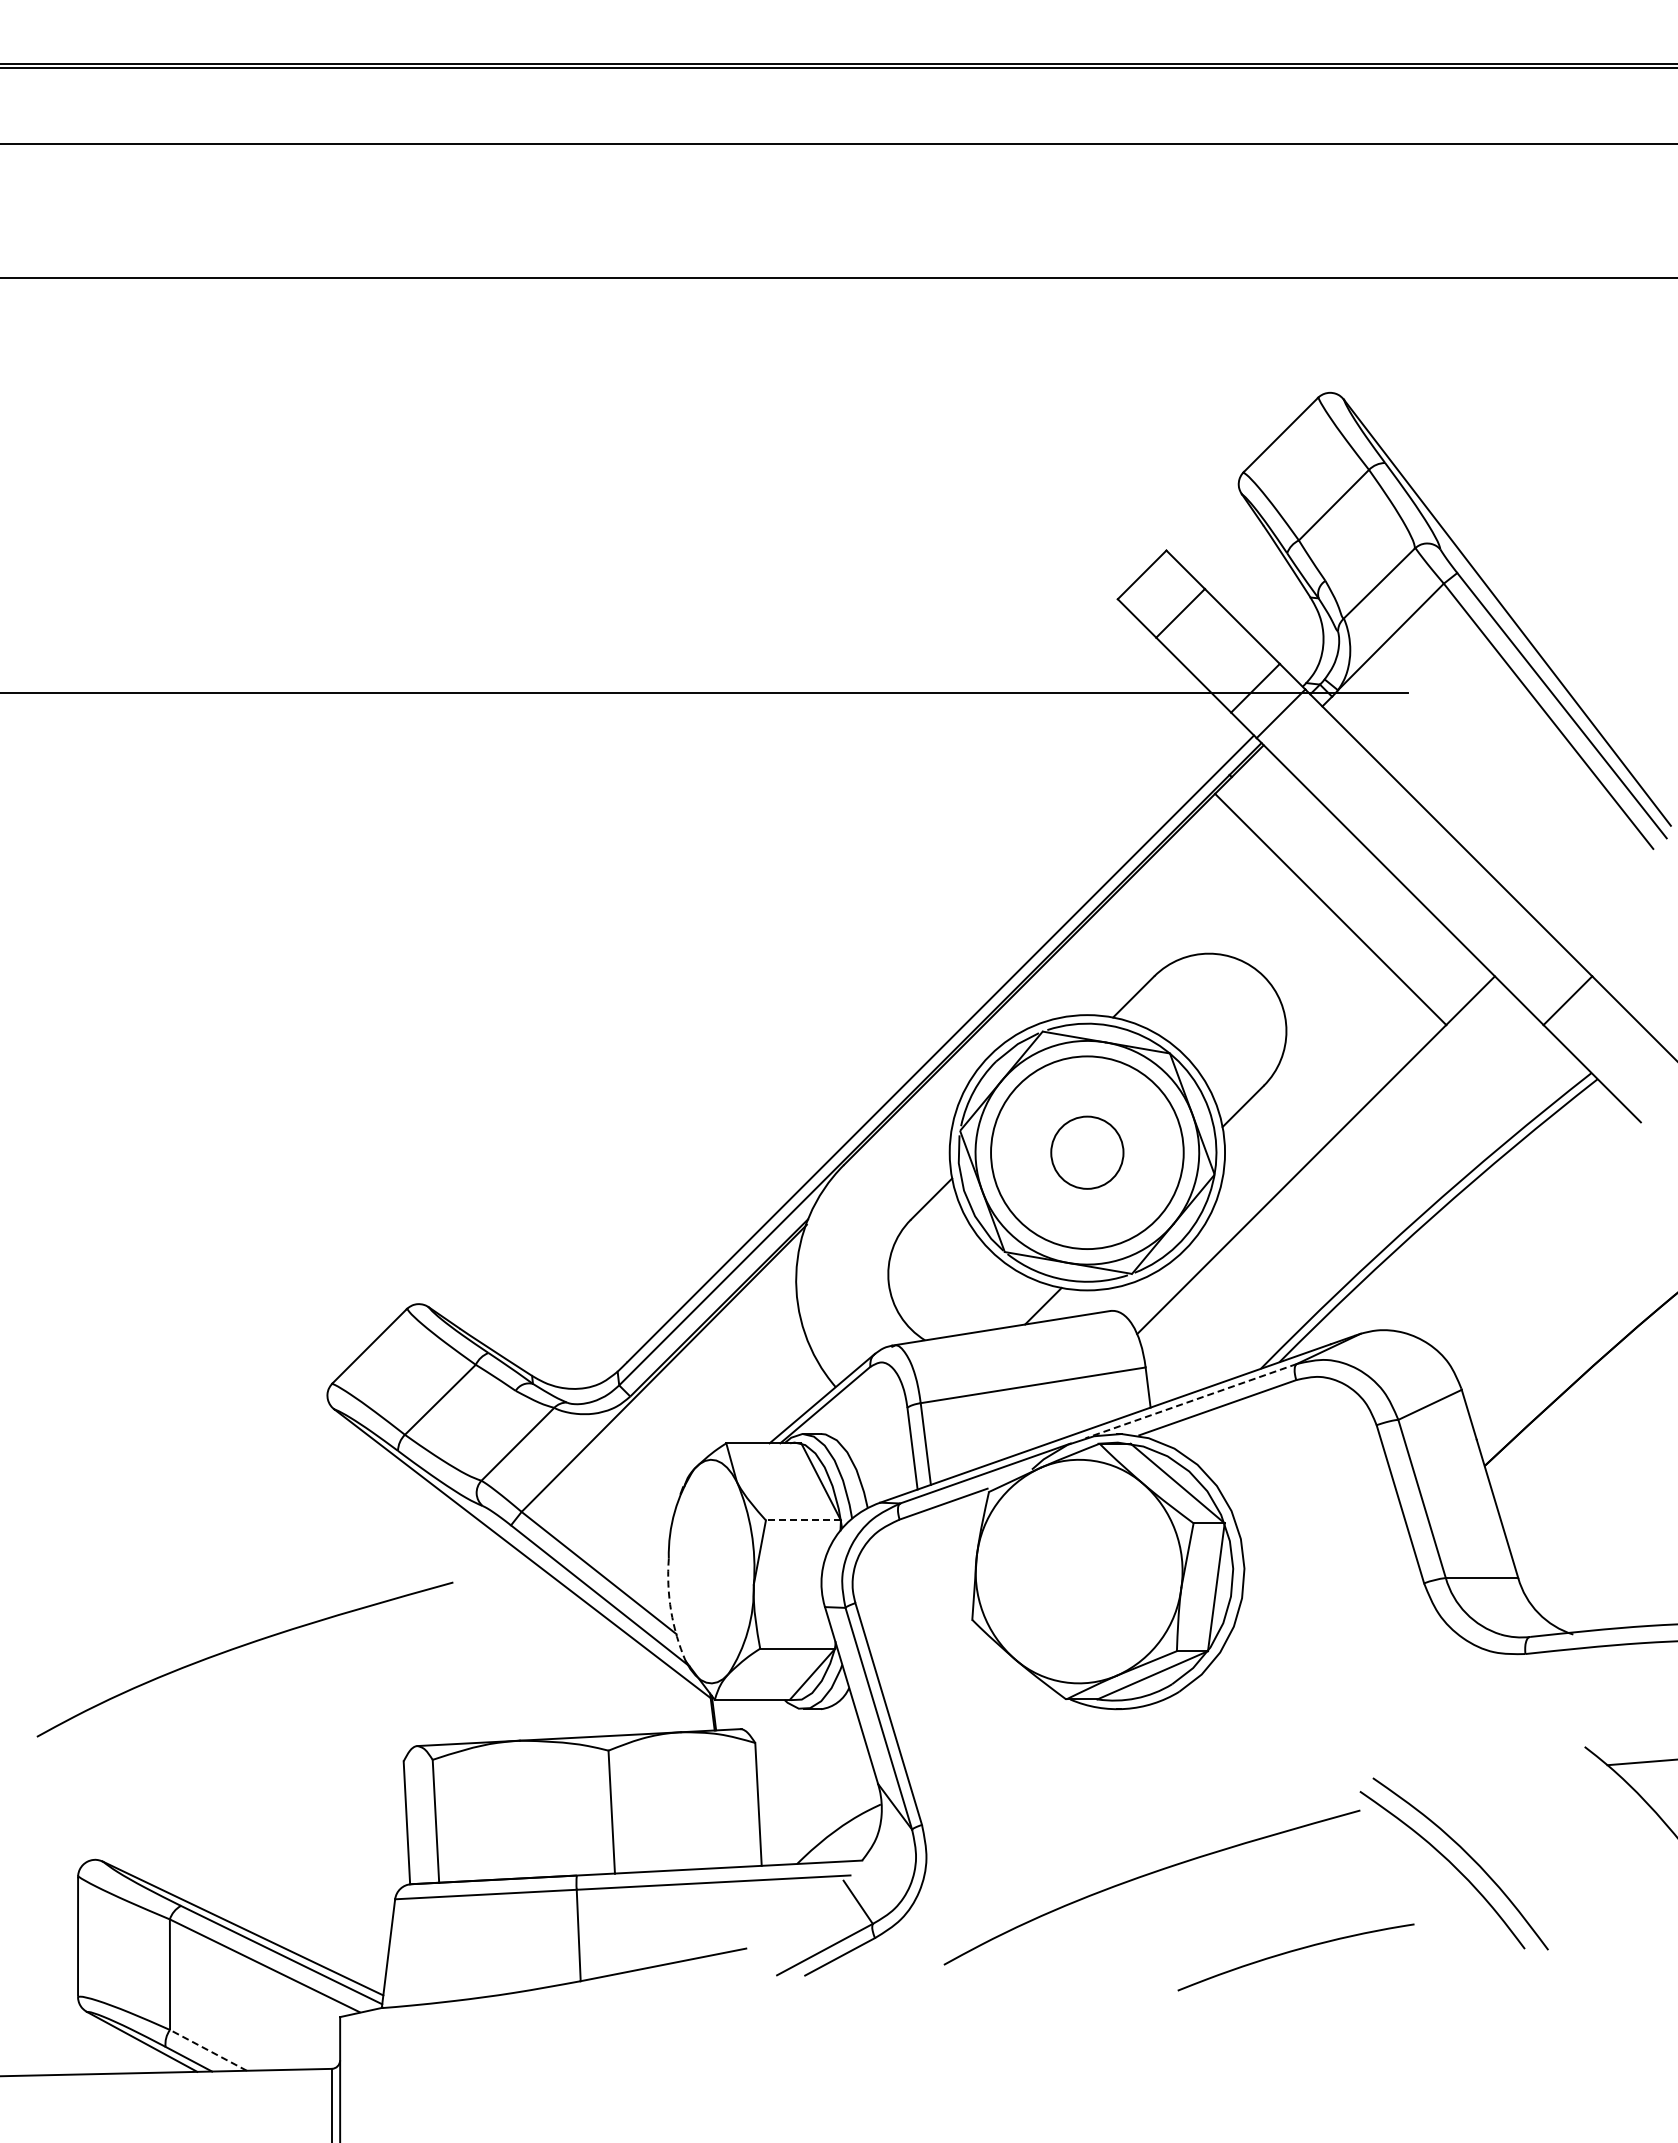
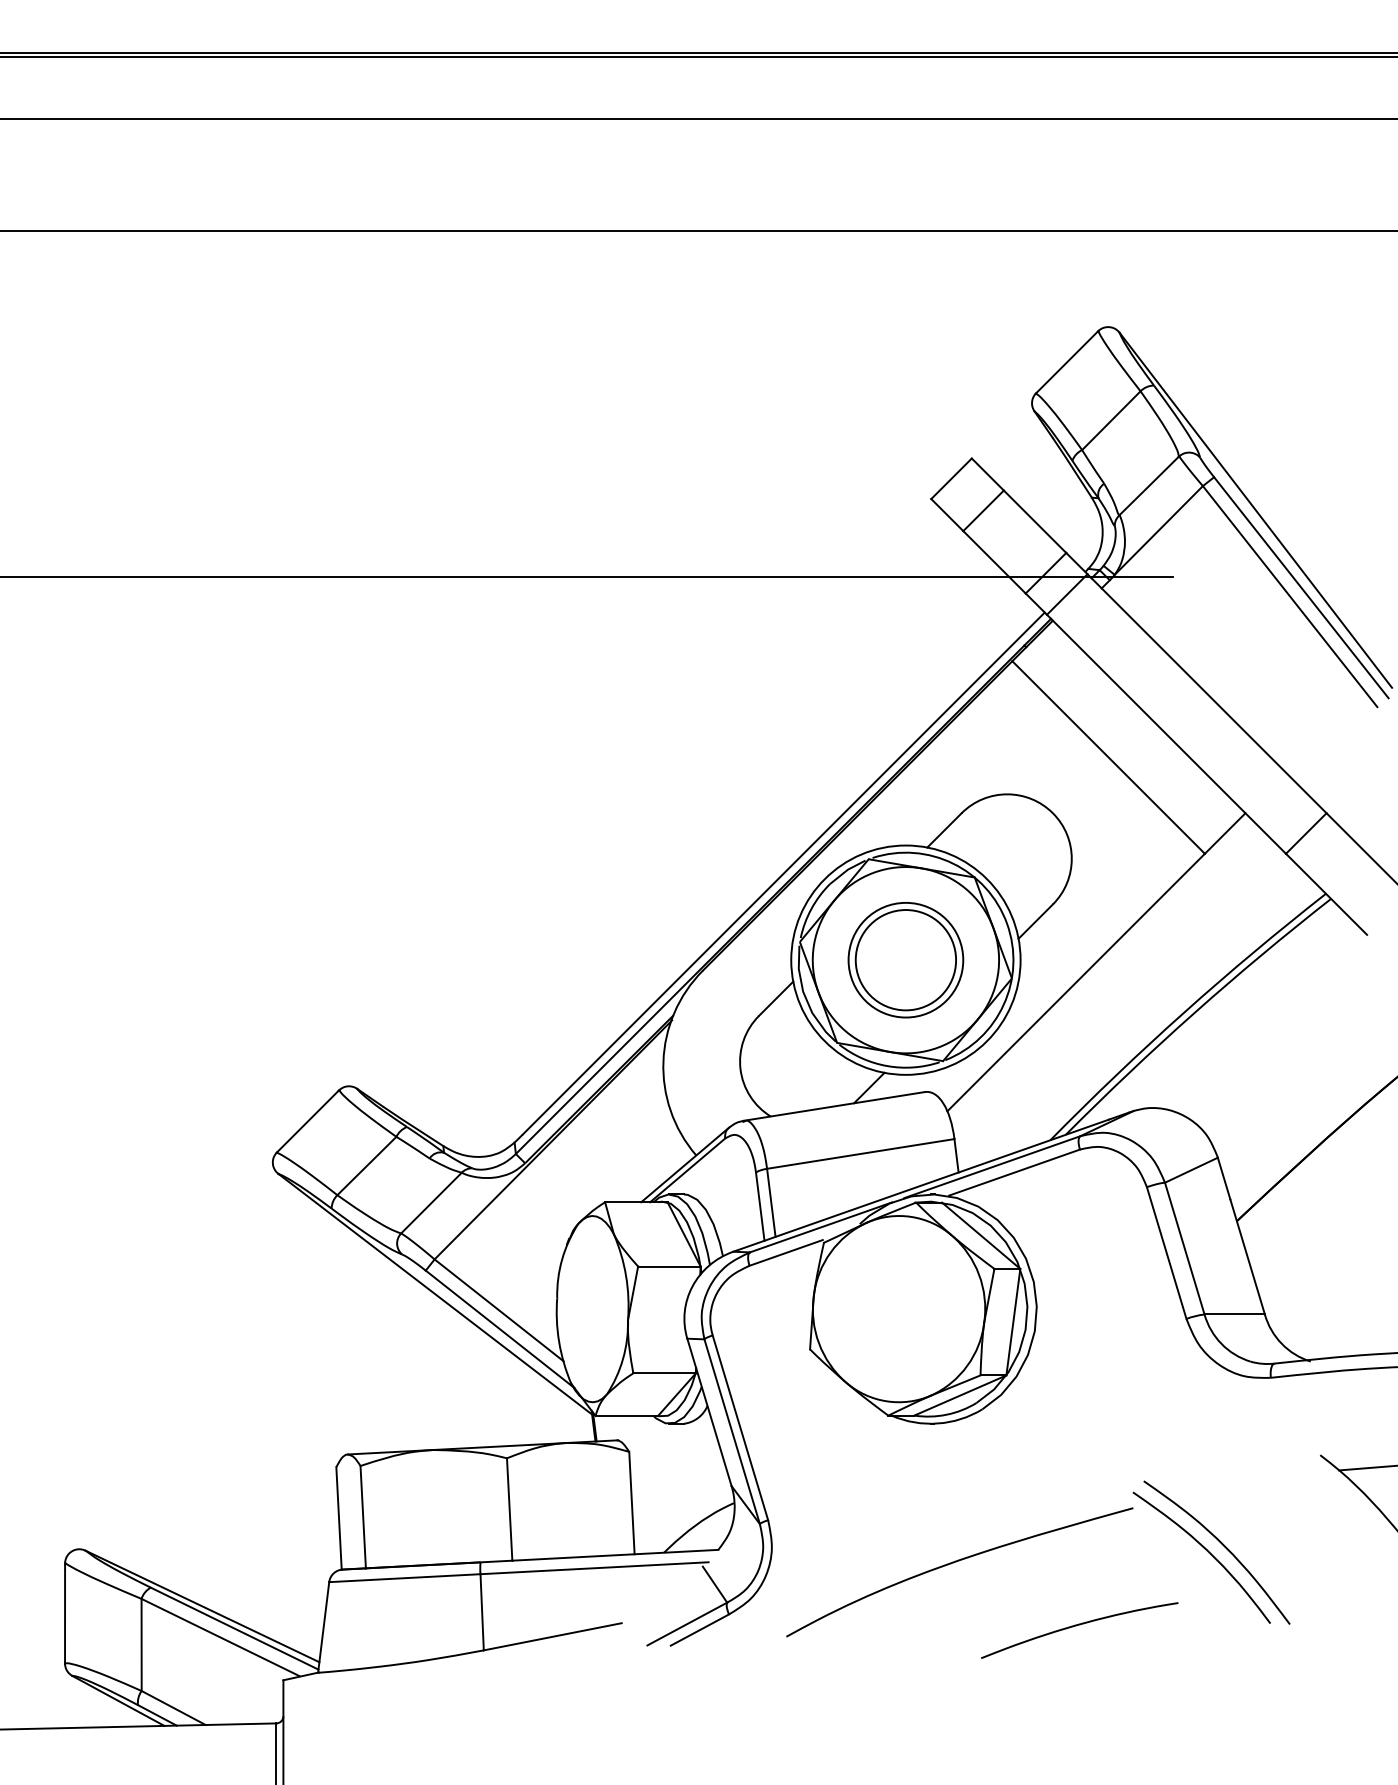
circle: (1087, 1152) -> (906, 959), size x0.71
circle: (1087, 1152) -> (906, 959), size x1.67
line: (1190, 1401) -> (991, 1167), dashed -> solid
line: (803, 1520) -> (669, 1266), dashed -> solid
arc: (671, 1611) -> (559, 1342), dashed -> solid
curve: (241, 1647) -> (201, 1372), removed
line: (208, 2050) -> (173, 1708), dashed -> solid

